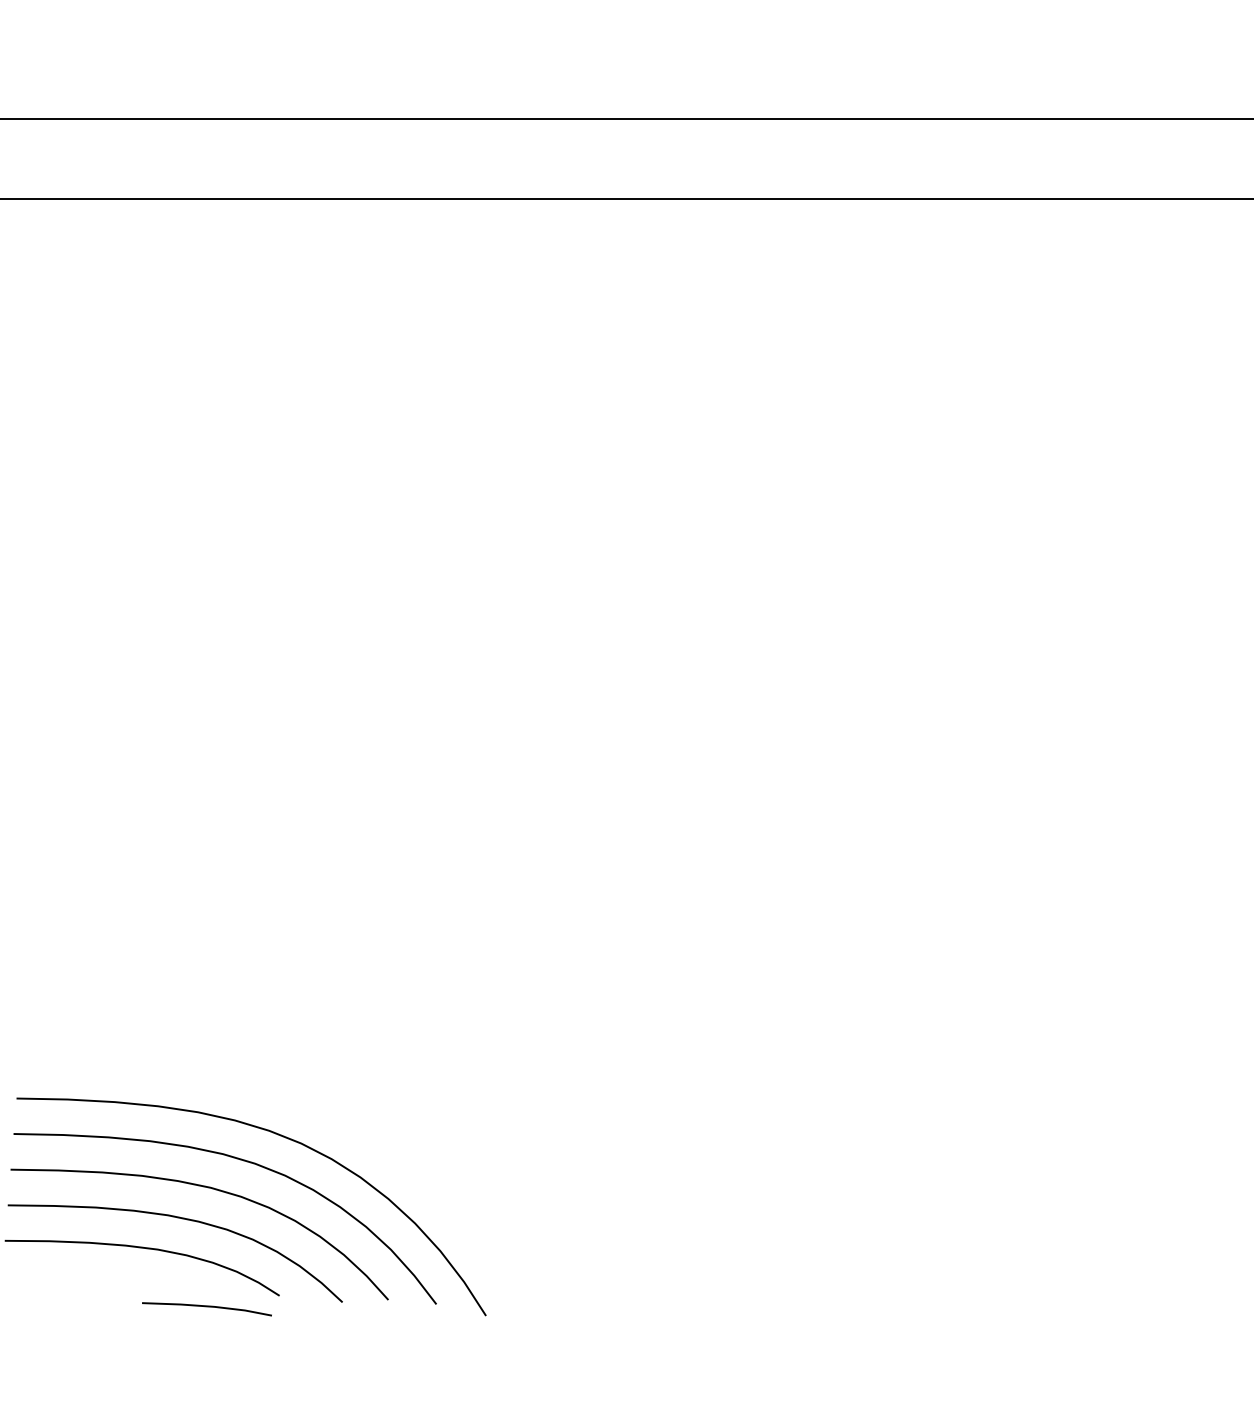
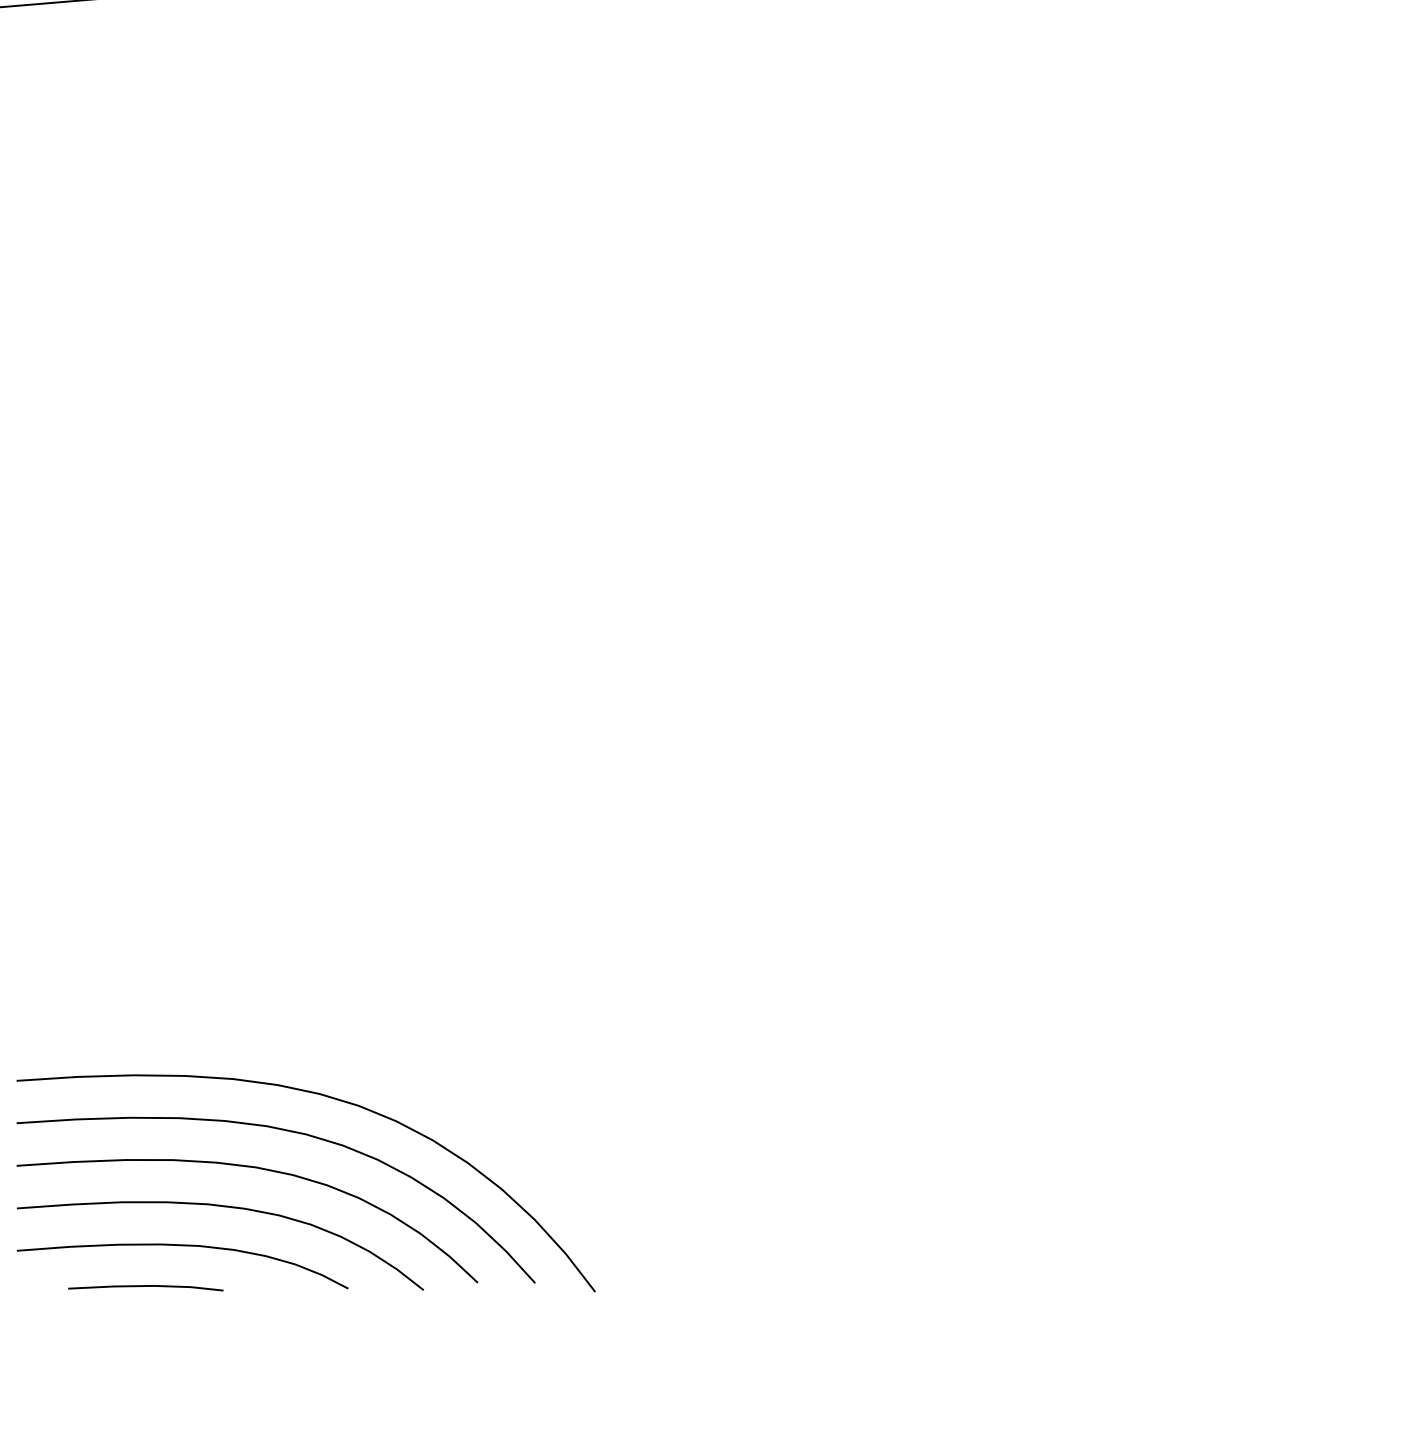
line: (206, 1307) -> (145, 1287), moved

